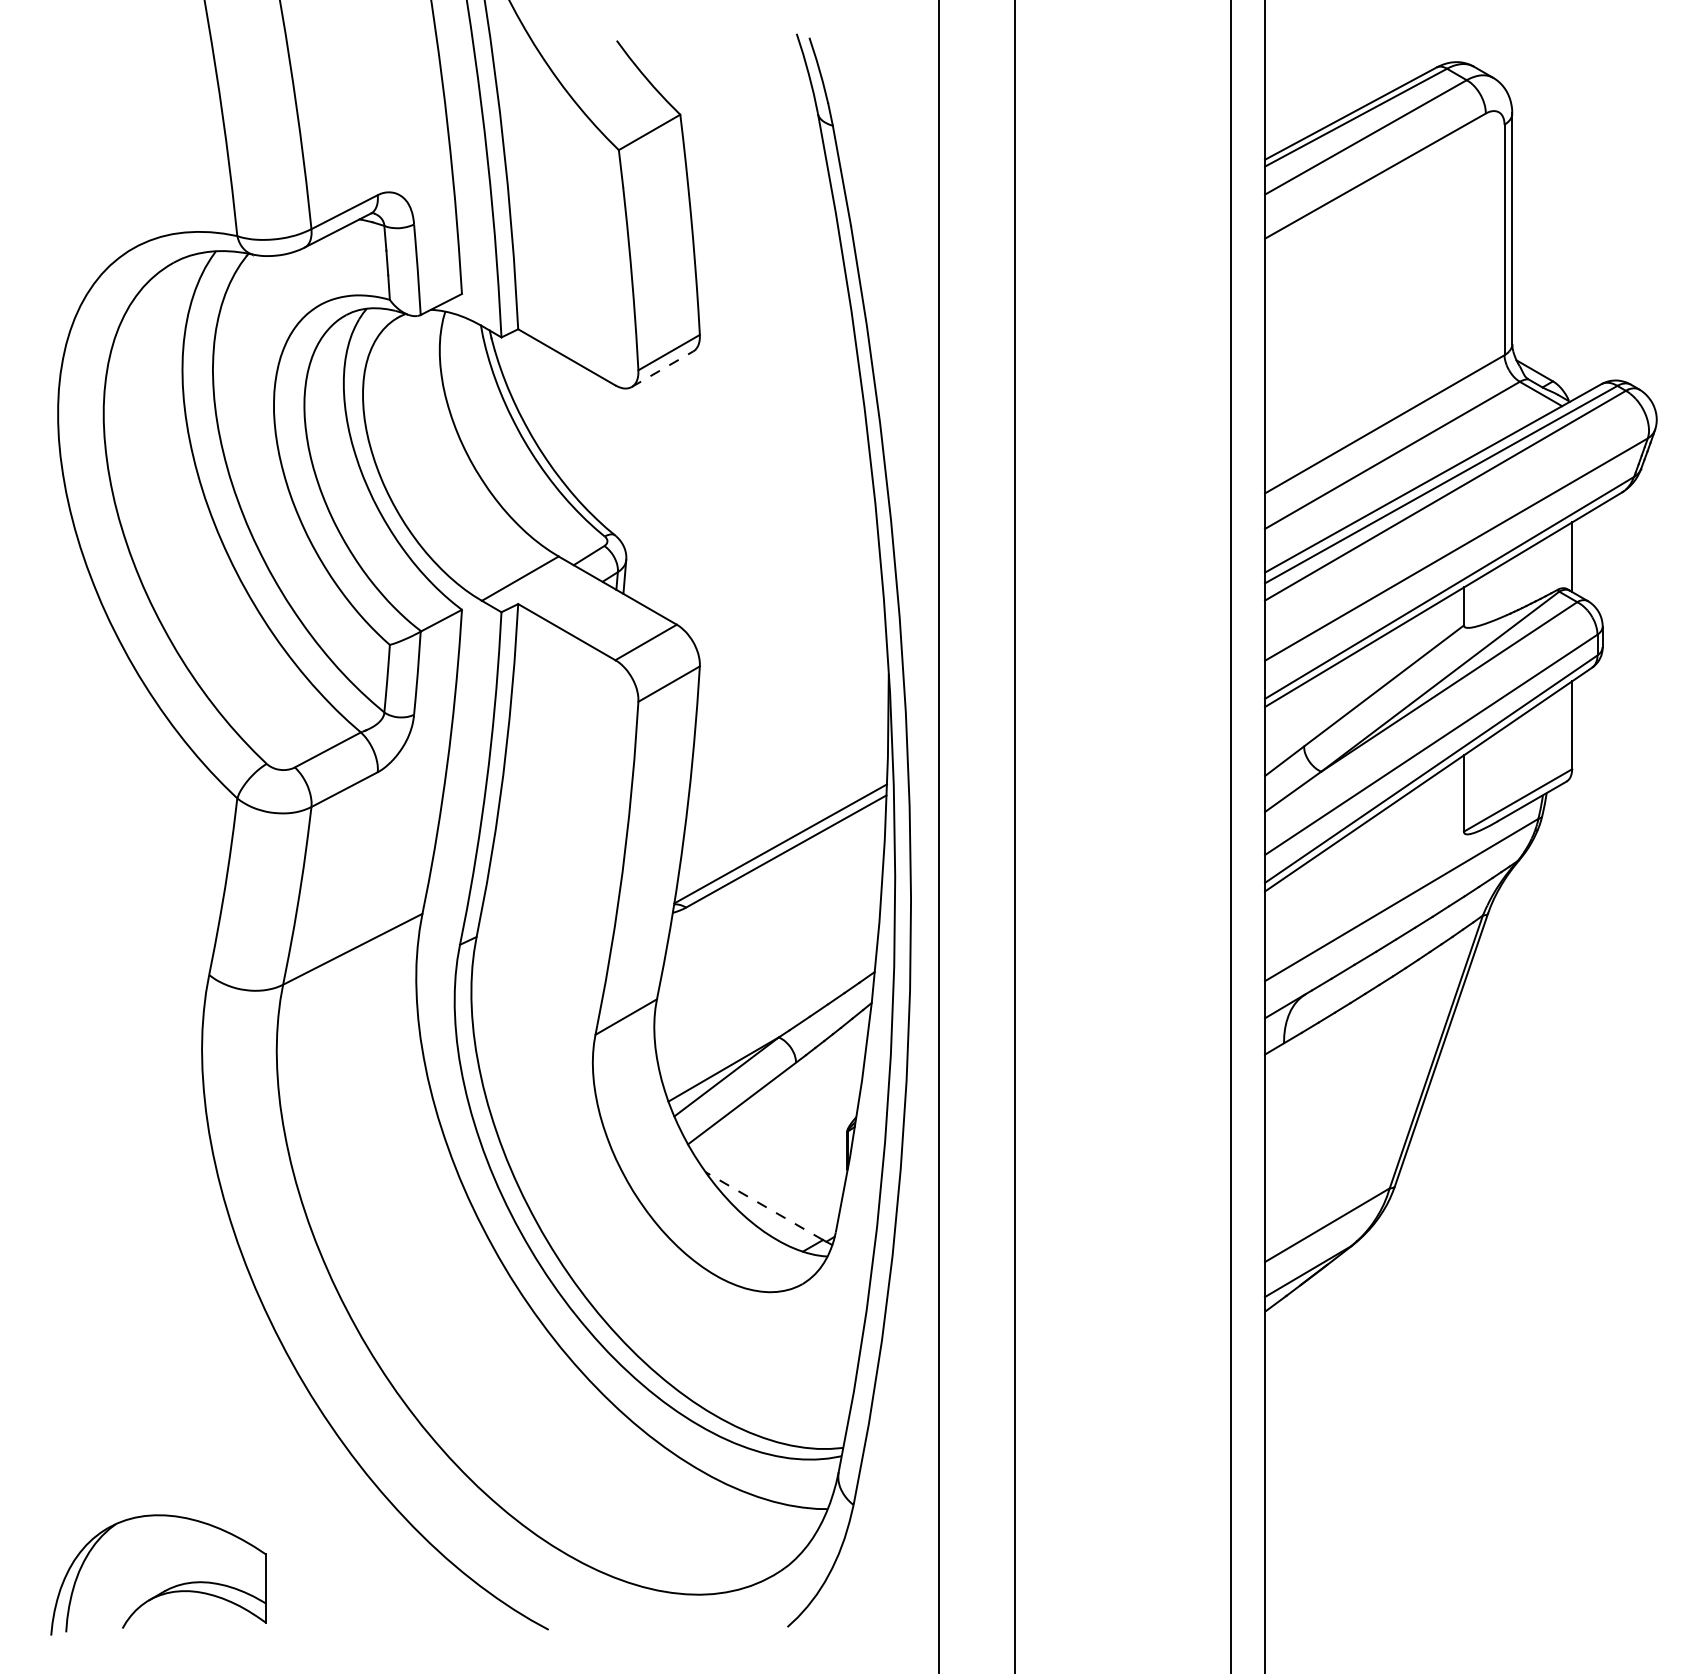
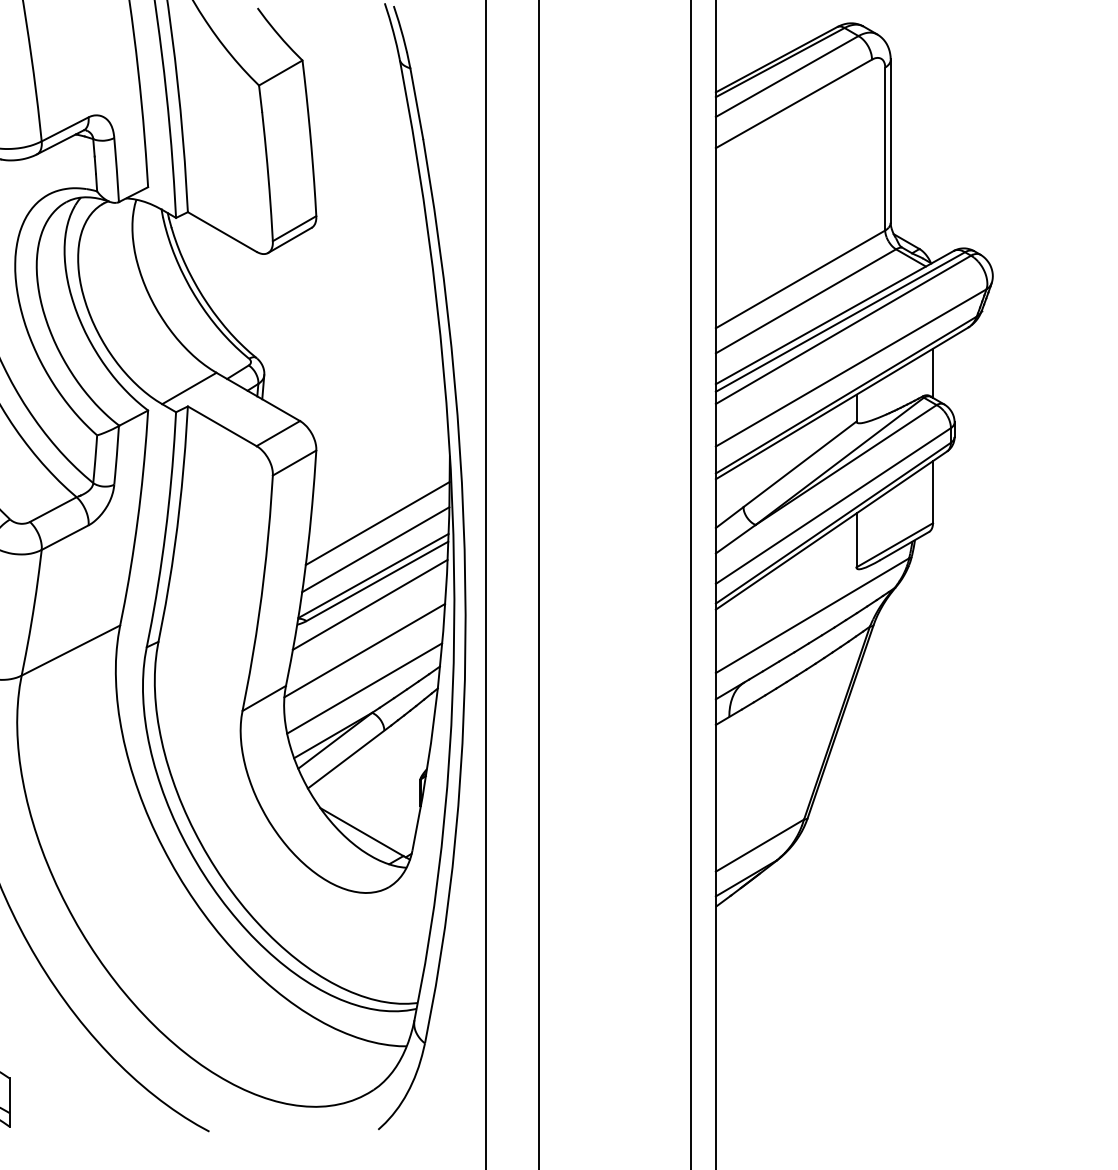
line: (662, 369) -> (289, 240), dashed -> solid
line: (786, 769) -> (377, 523), added
line: (783, 806) -> (375, 549), added
line: (775, 884) -> (369, 604), added
line: (767, 949) -> (364, 650), added
line: (767, 1002) -> (364, 688), added
line: (764, 1206) -> (362, 832), dashed -> solid

